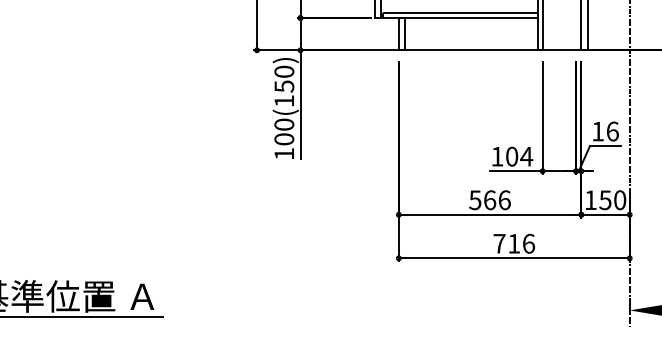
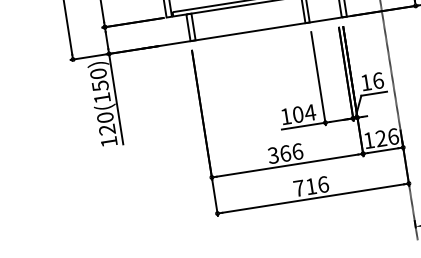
text: (284, 139) -> (107, 129), 100(150) -> 120(150)
text: (475, 199) -> (273, 154), 566 -> 366
text: (612, 200) -> (387, 137), 150 -> 126

